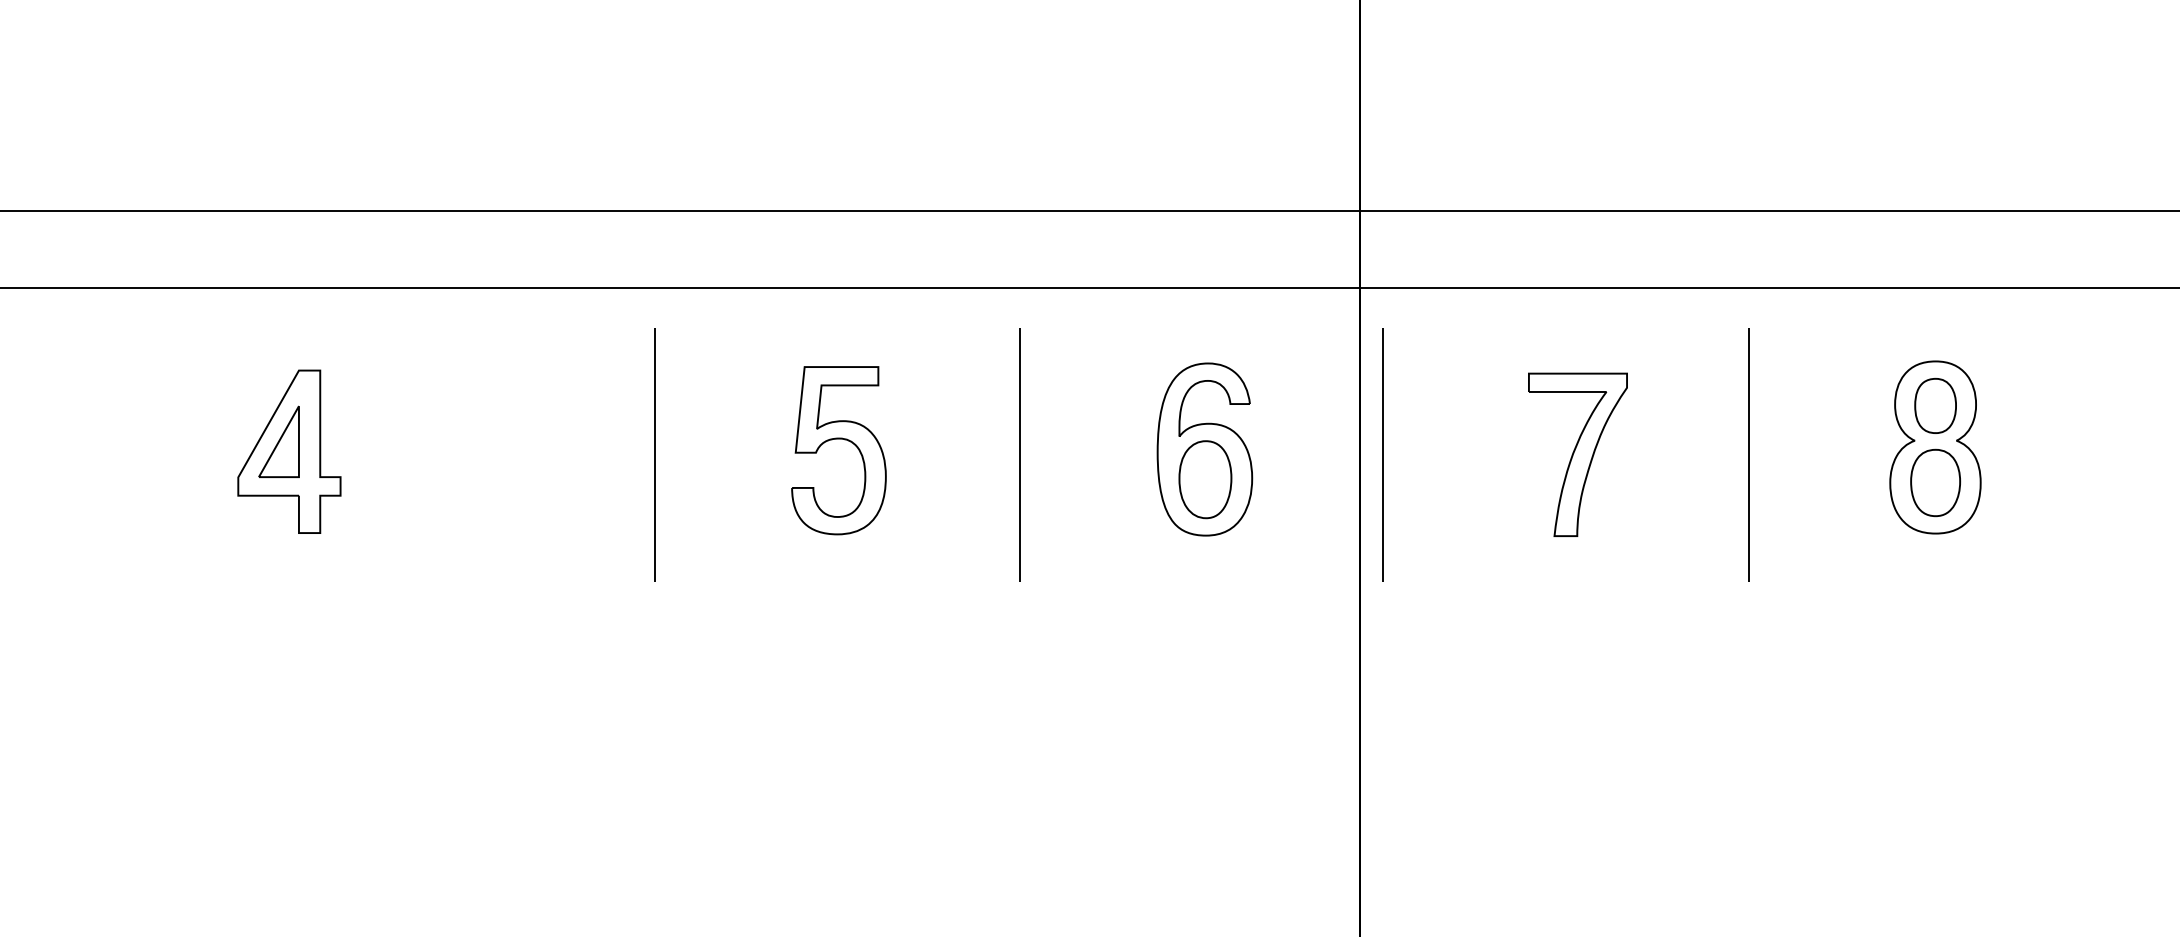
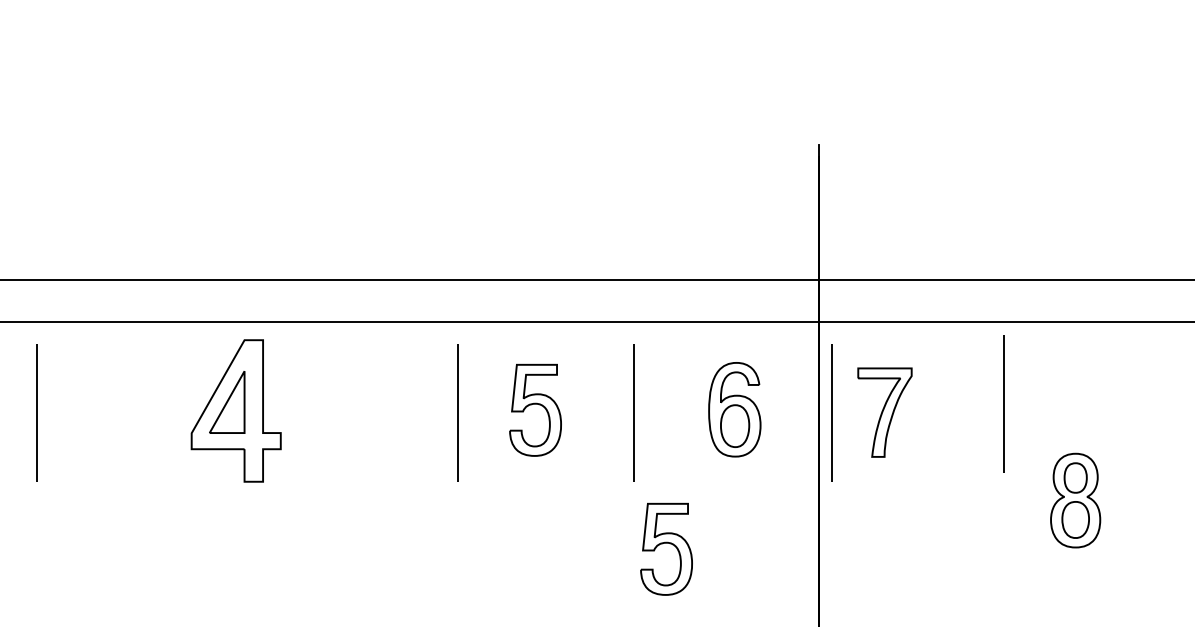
part: (1935, 447) -> (1075, 500), moved
part: (289, 450) -> (236, 410), size x1.6
line: (653, 454) -> (457, 412), moved
part: (1577, 454) -> (884, 412), moved
line: (1747, 454) -> (1003, 403), moved
part: (1079, 704) -> (666, 548), added

